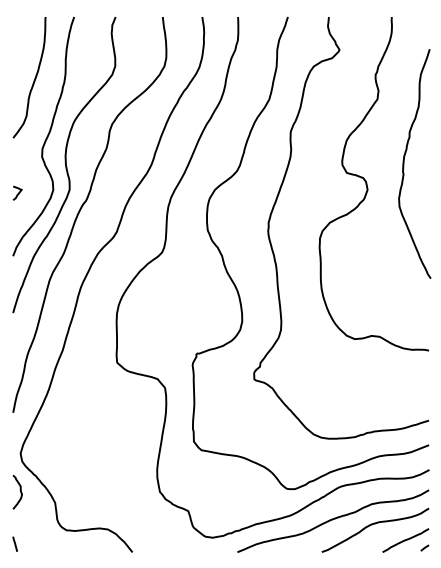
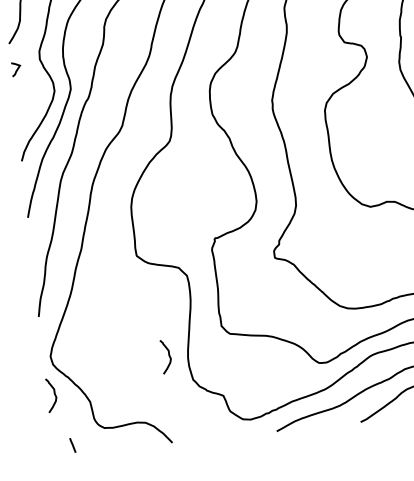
curve: (18, 192) -> (17, 68), moved
curve: (137, 464) -> (167, 354), added
line: (14, 543) -> (72, 444), moved

